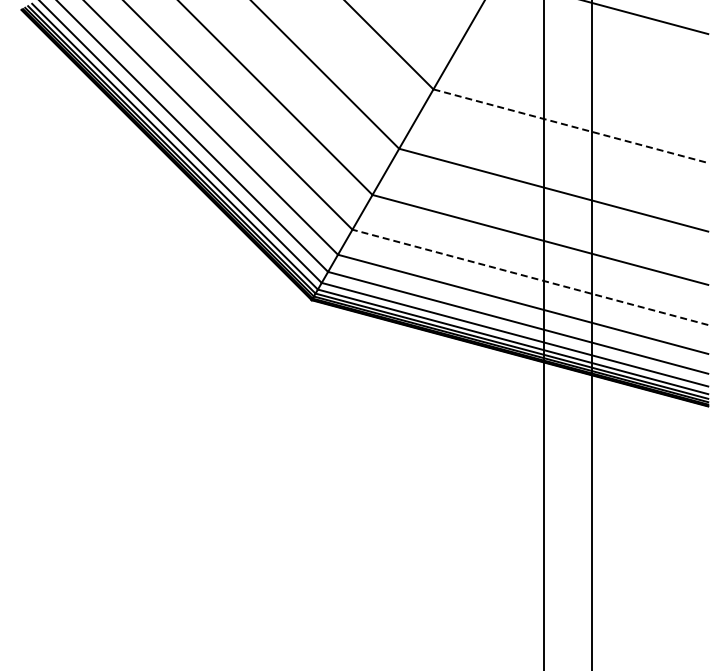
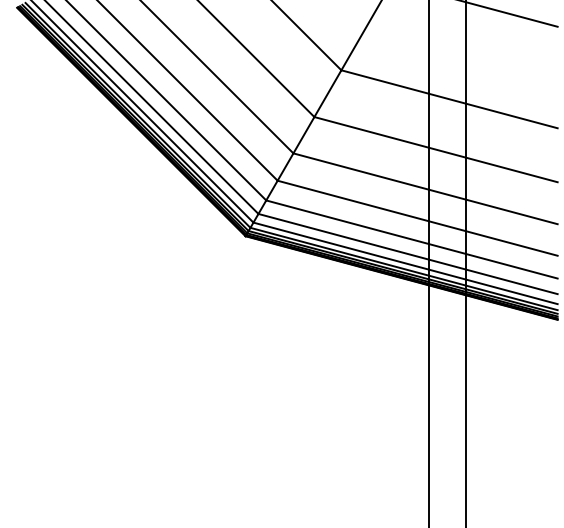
line: (571, 126) -> (450, 99), dashed -> solid
line: (529, 277) -> (416, 218), dashed -> solid

